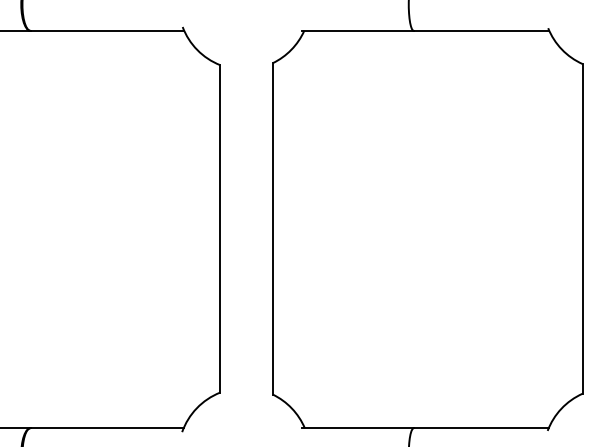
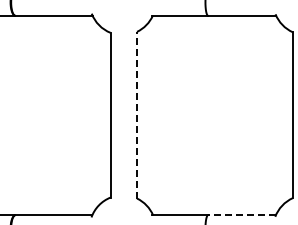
line: (273, 227) -> (137, 114), solid -> dashed
line: (480, 428) -> (241, 215), solid -> dashed

